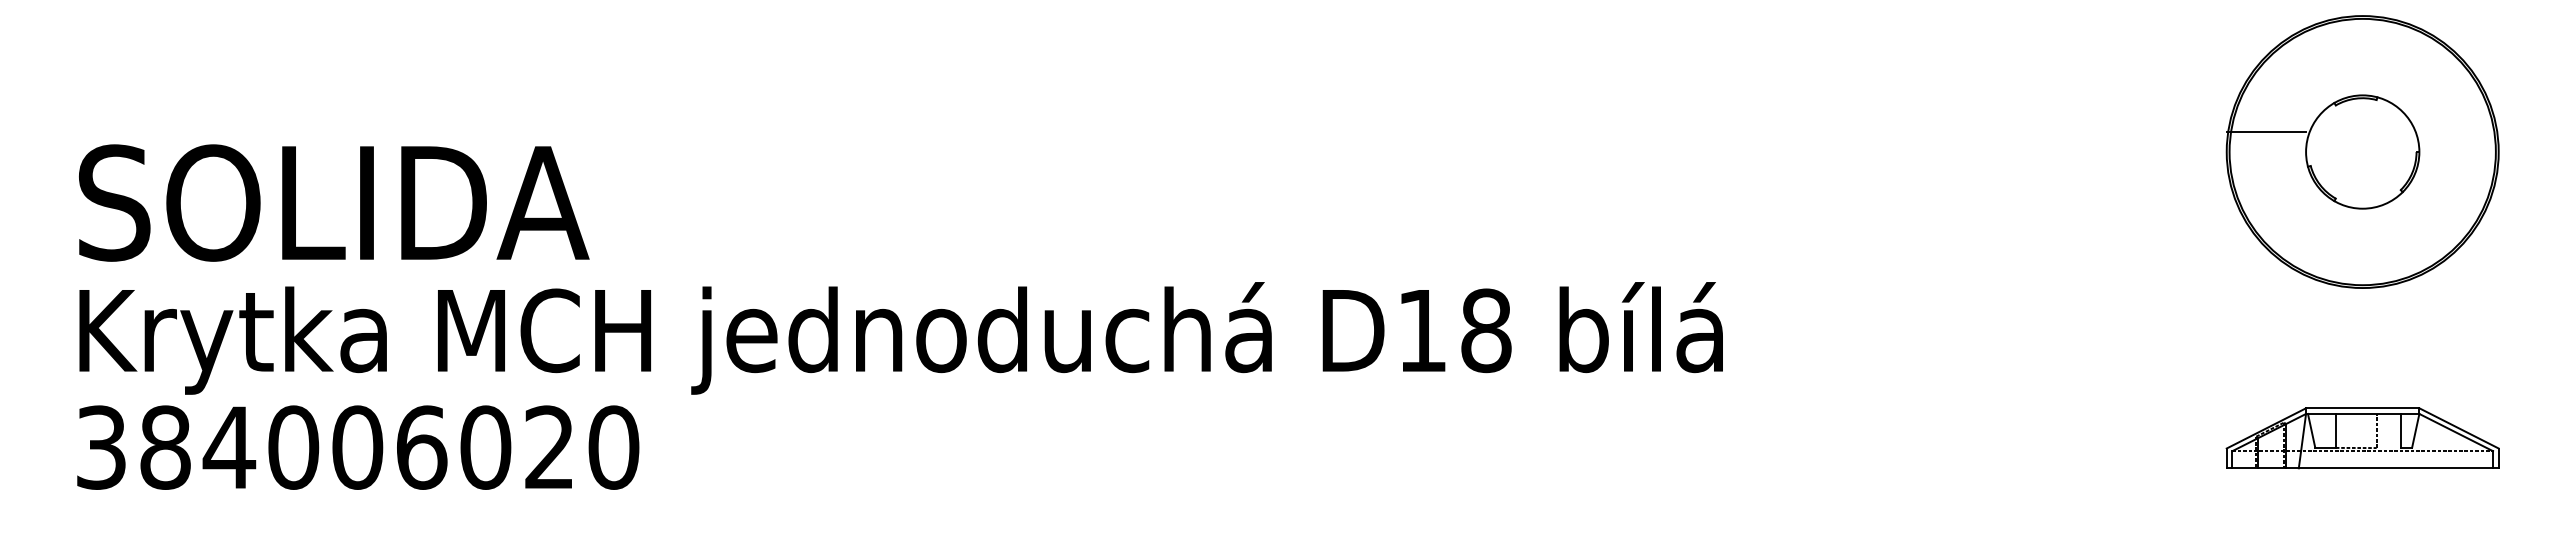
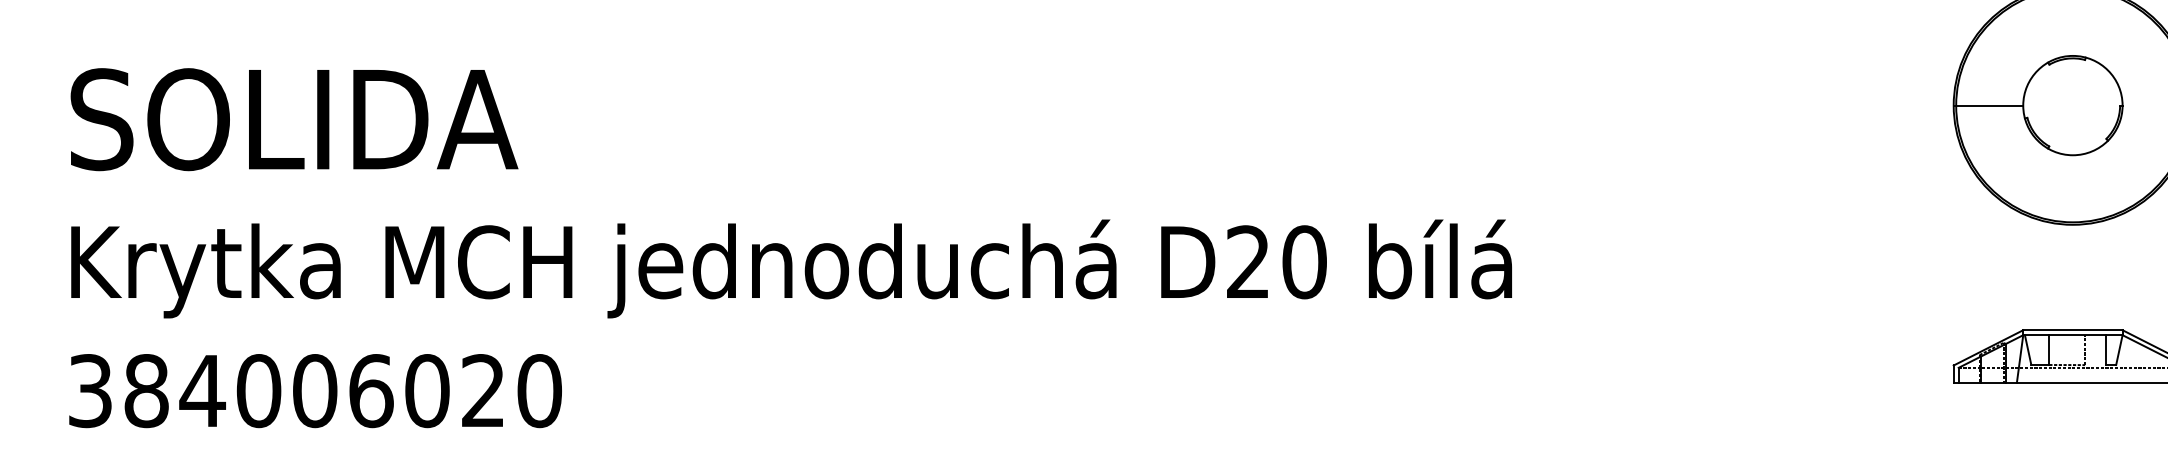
line: (2266, 132) -> (1988, 105), moved
text: (334, 202) -> (294, 119), moved
text: (1454, 330) -> (1276, 262), D18 -> D20
text: (358, 447) -> (315, 390), moved

